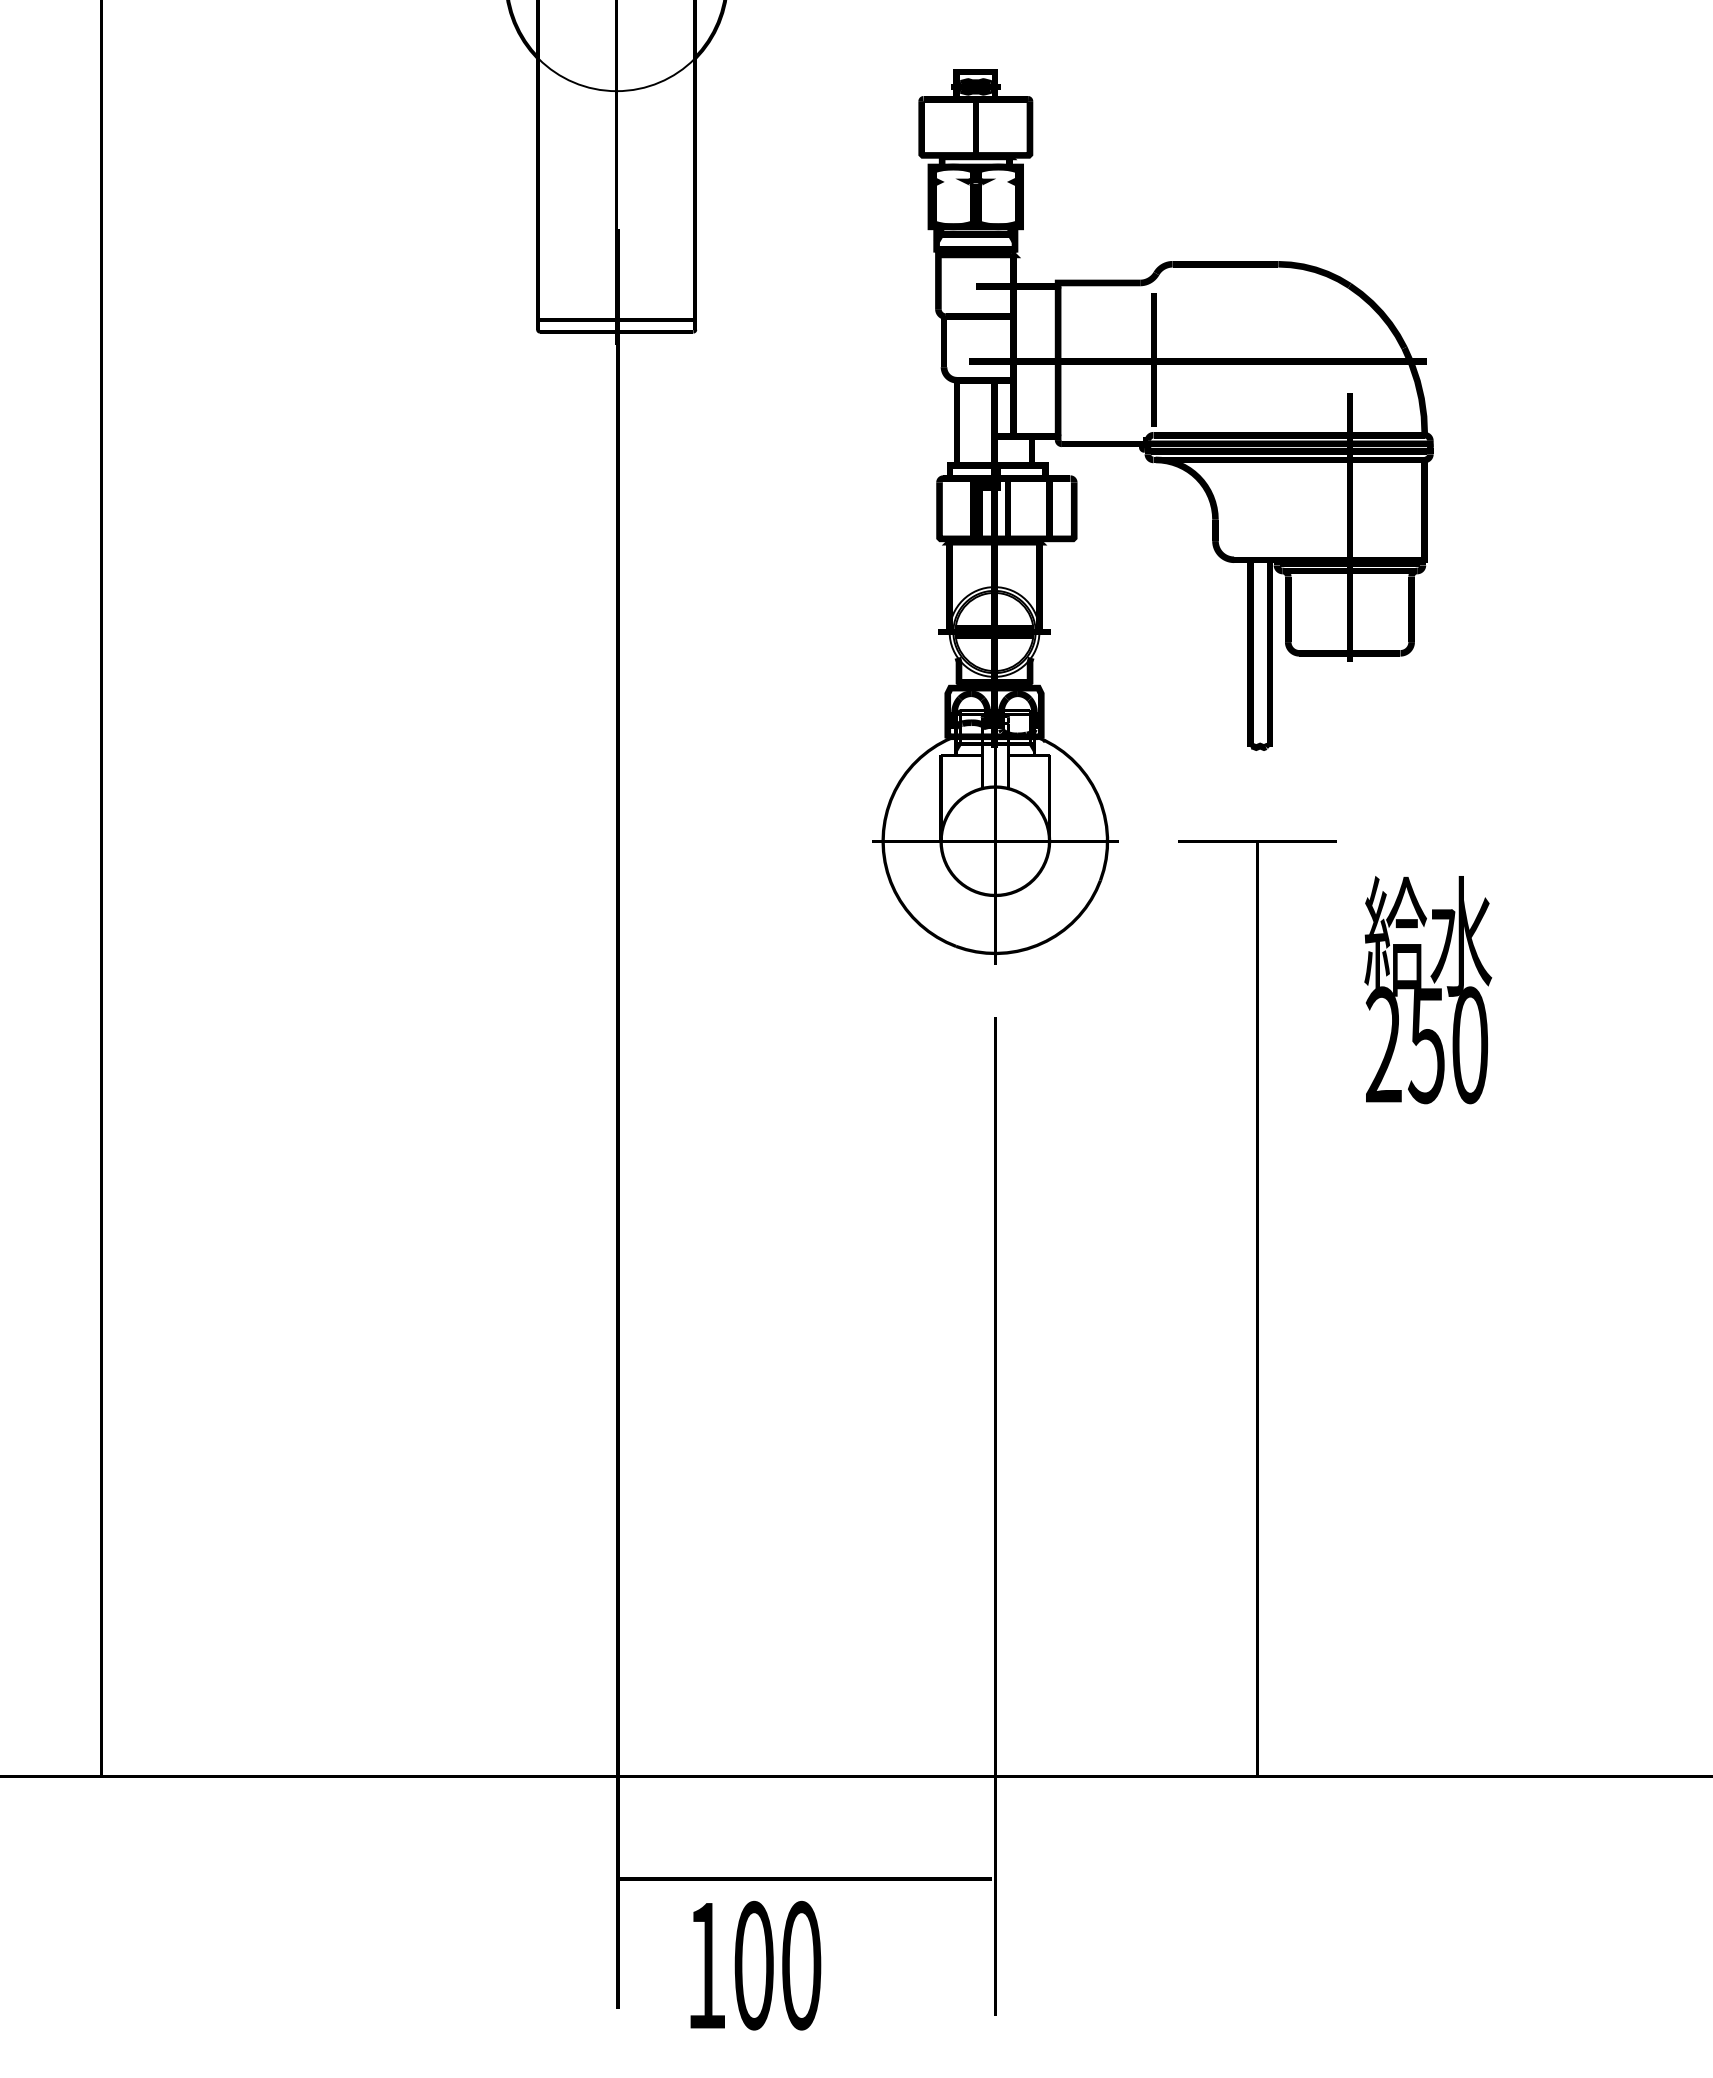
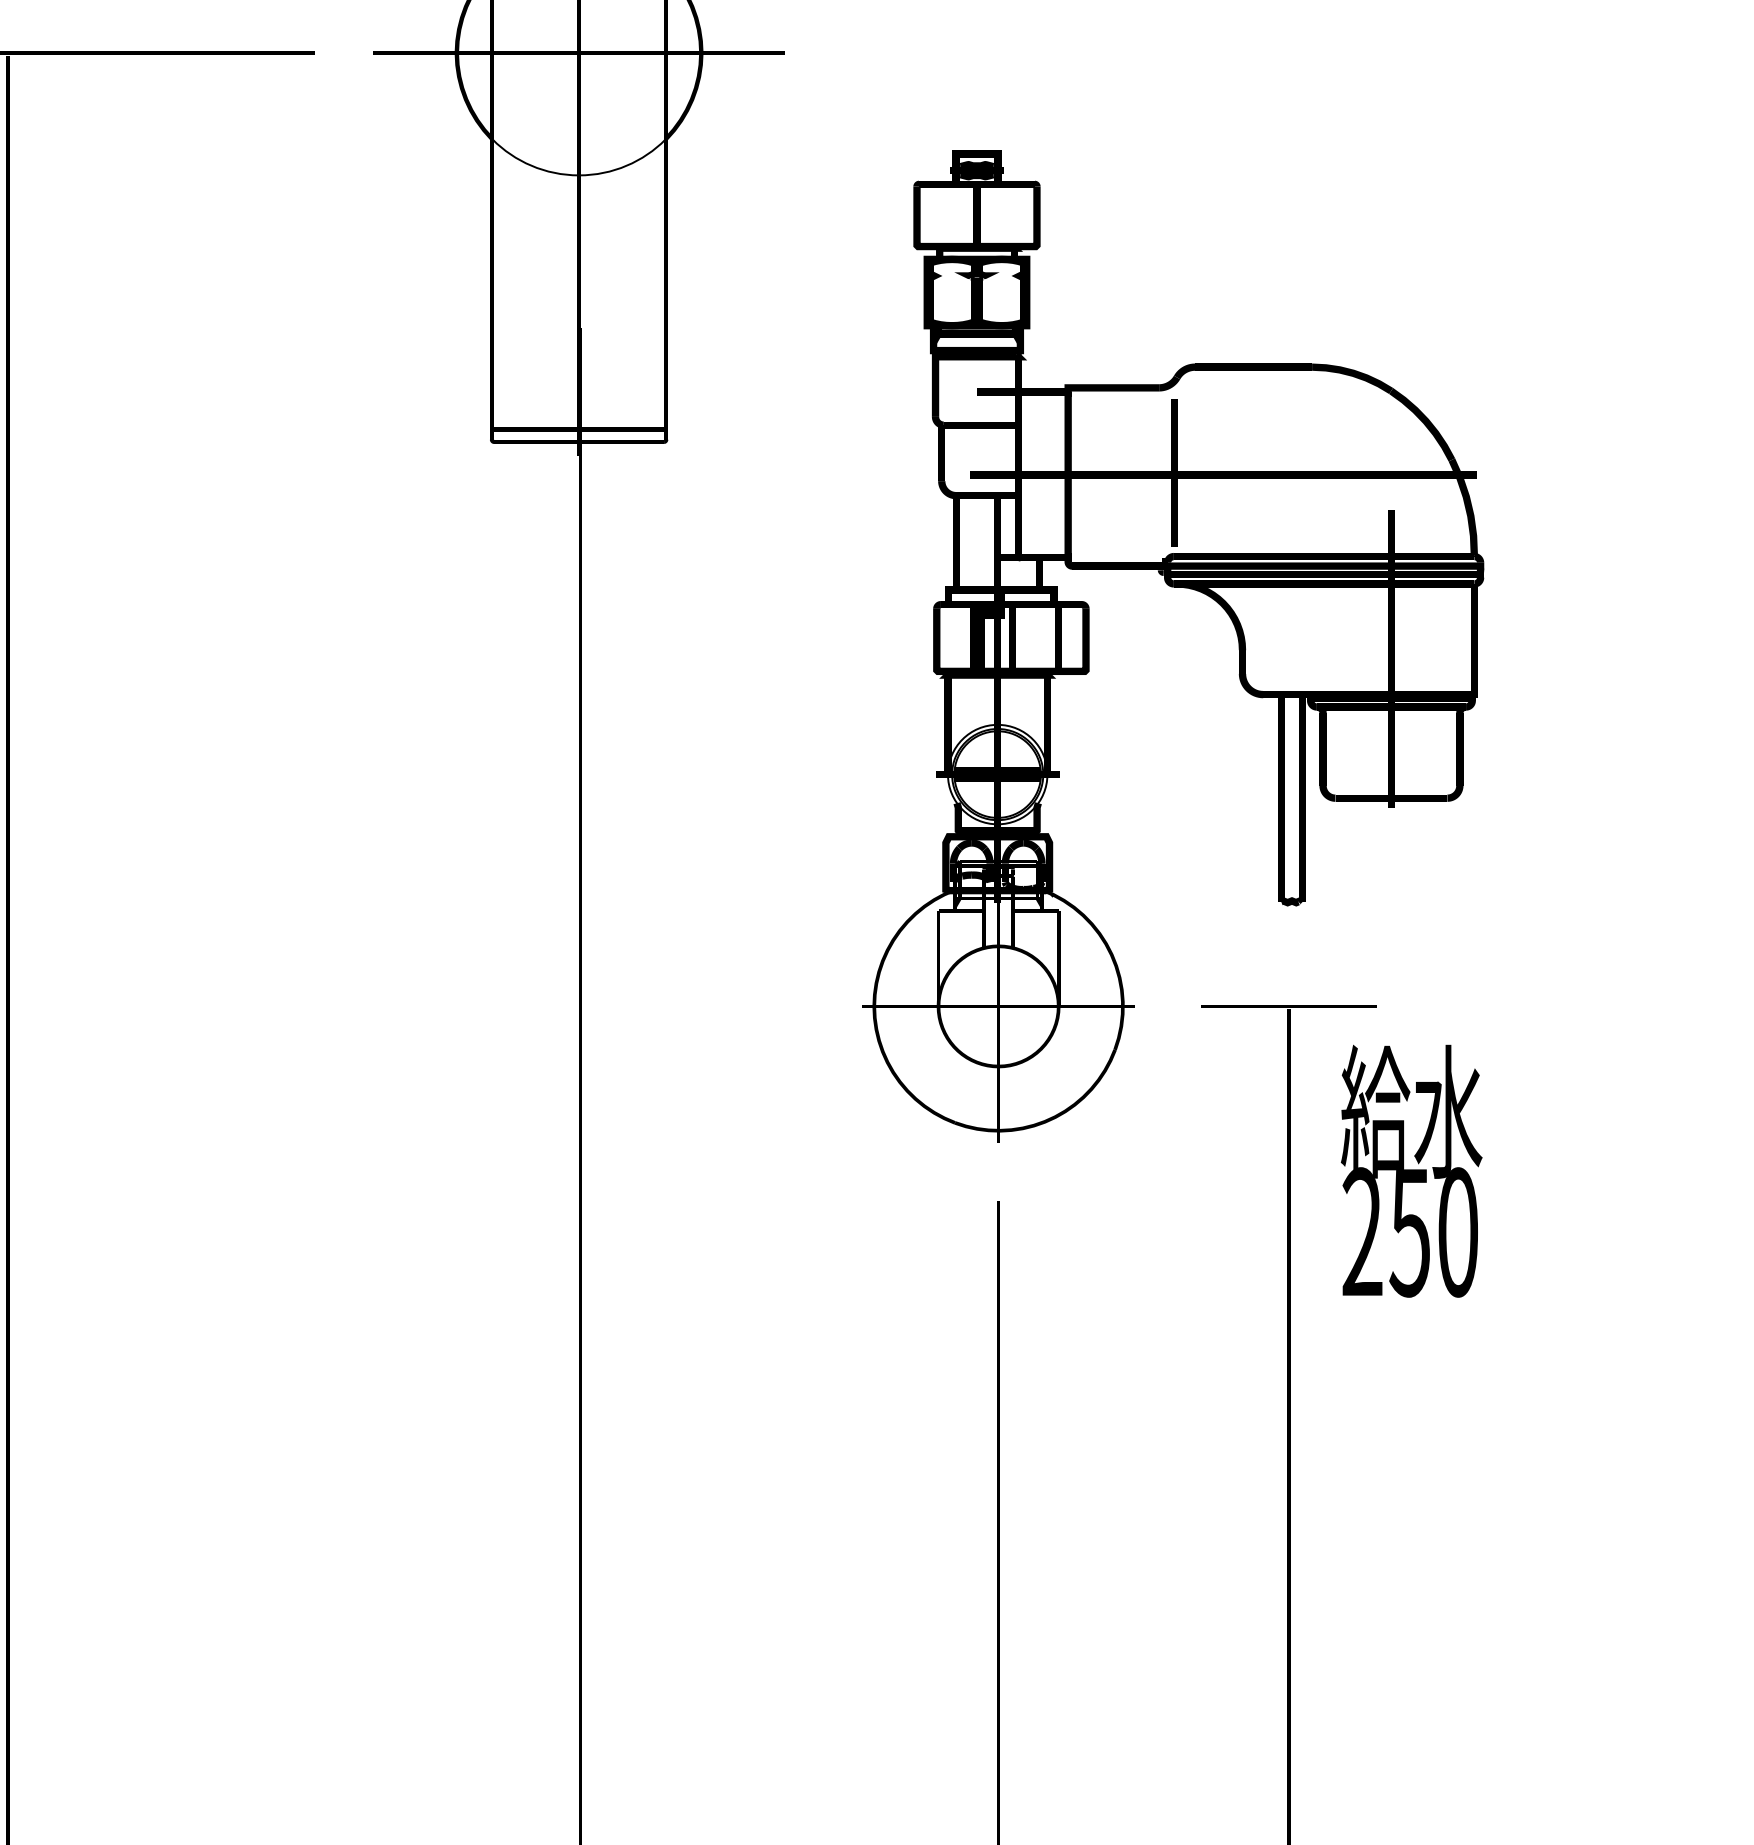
text: (1428, 990) -> (1412, 1171), moved

